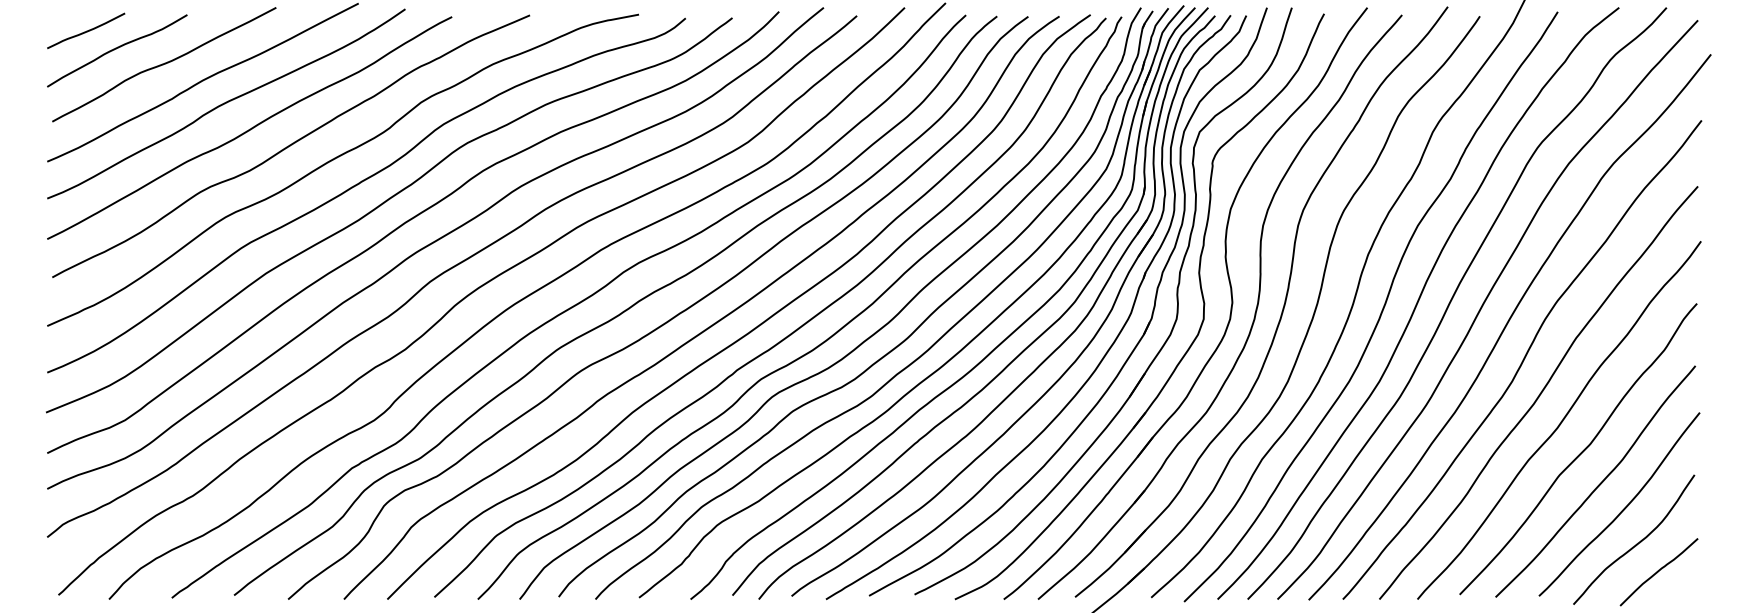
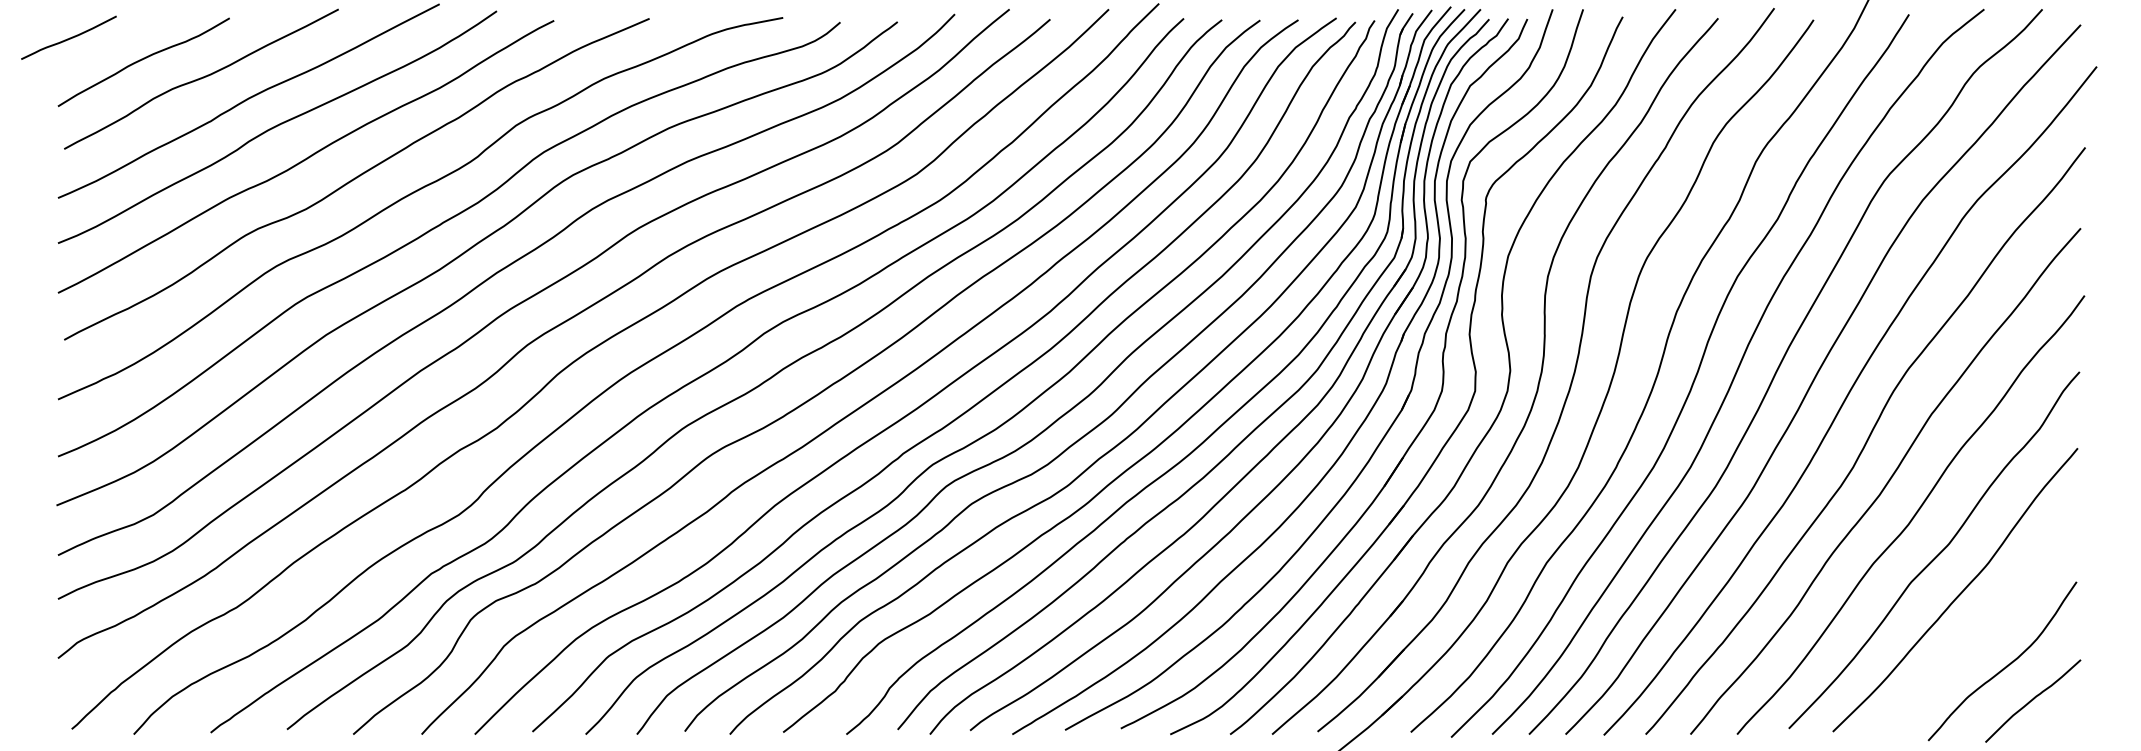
curve: (86, 30) -> (69, 37), moved
curve: (1623, 508) -> (1989, 623), removed

